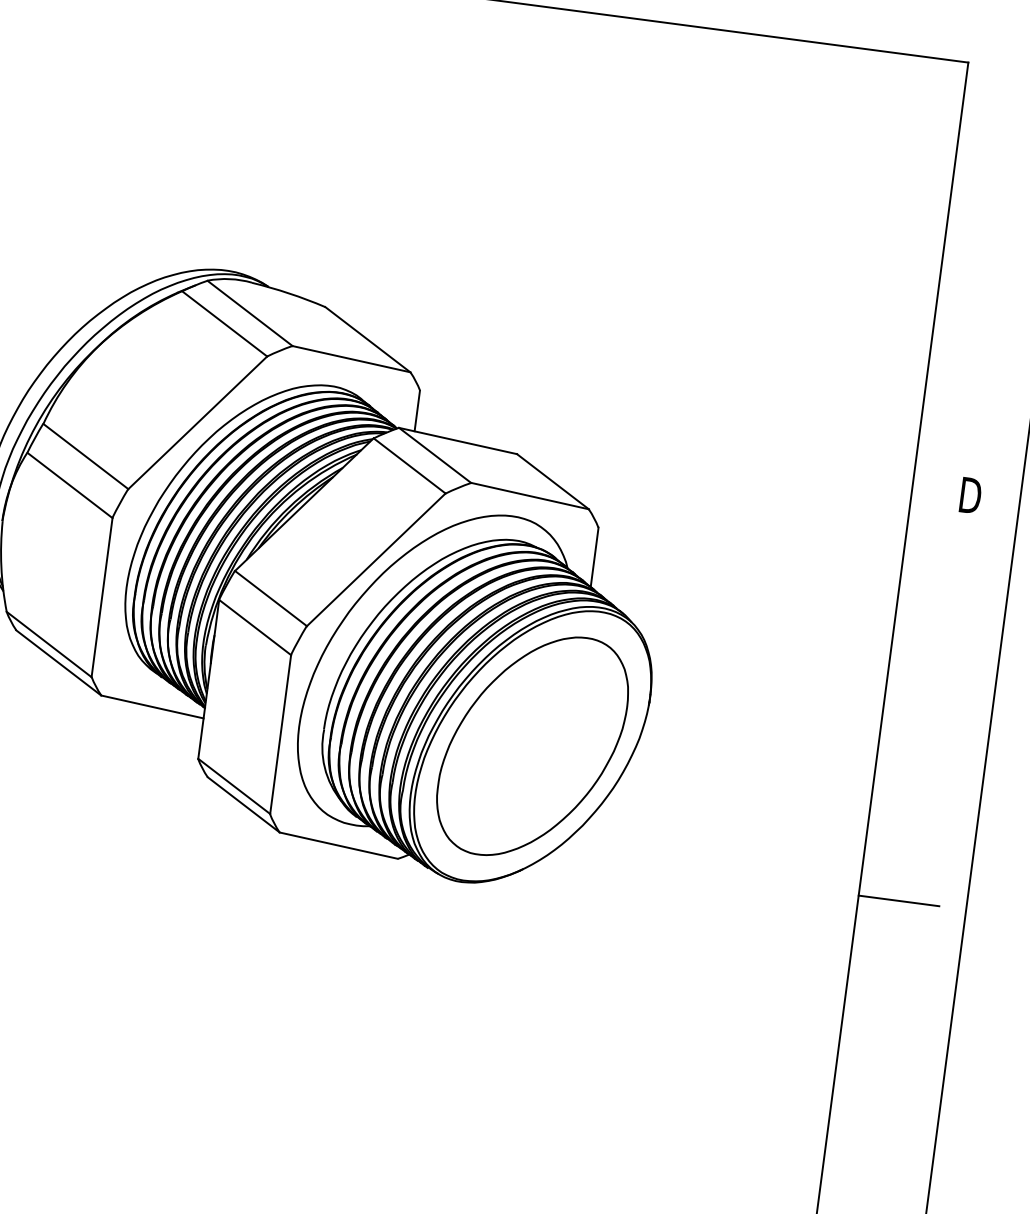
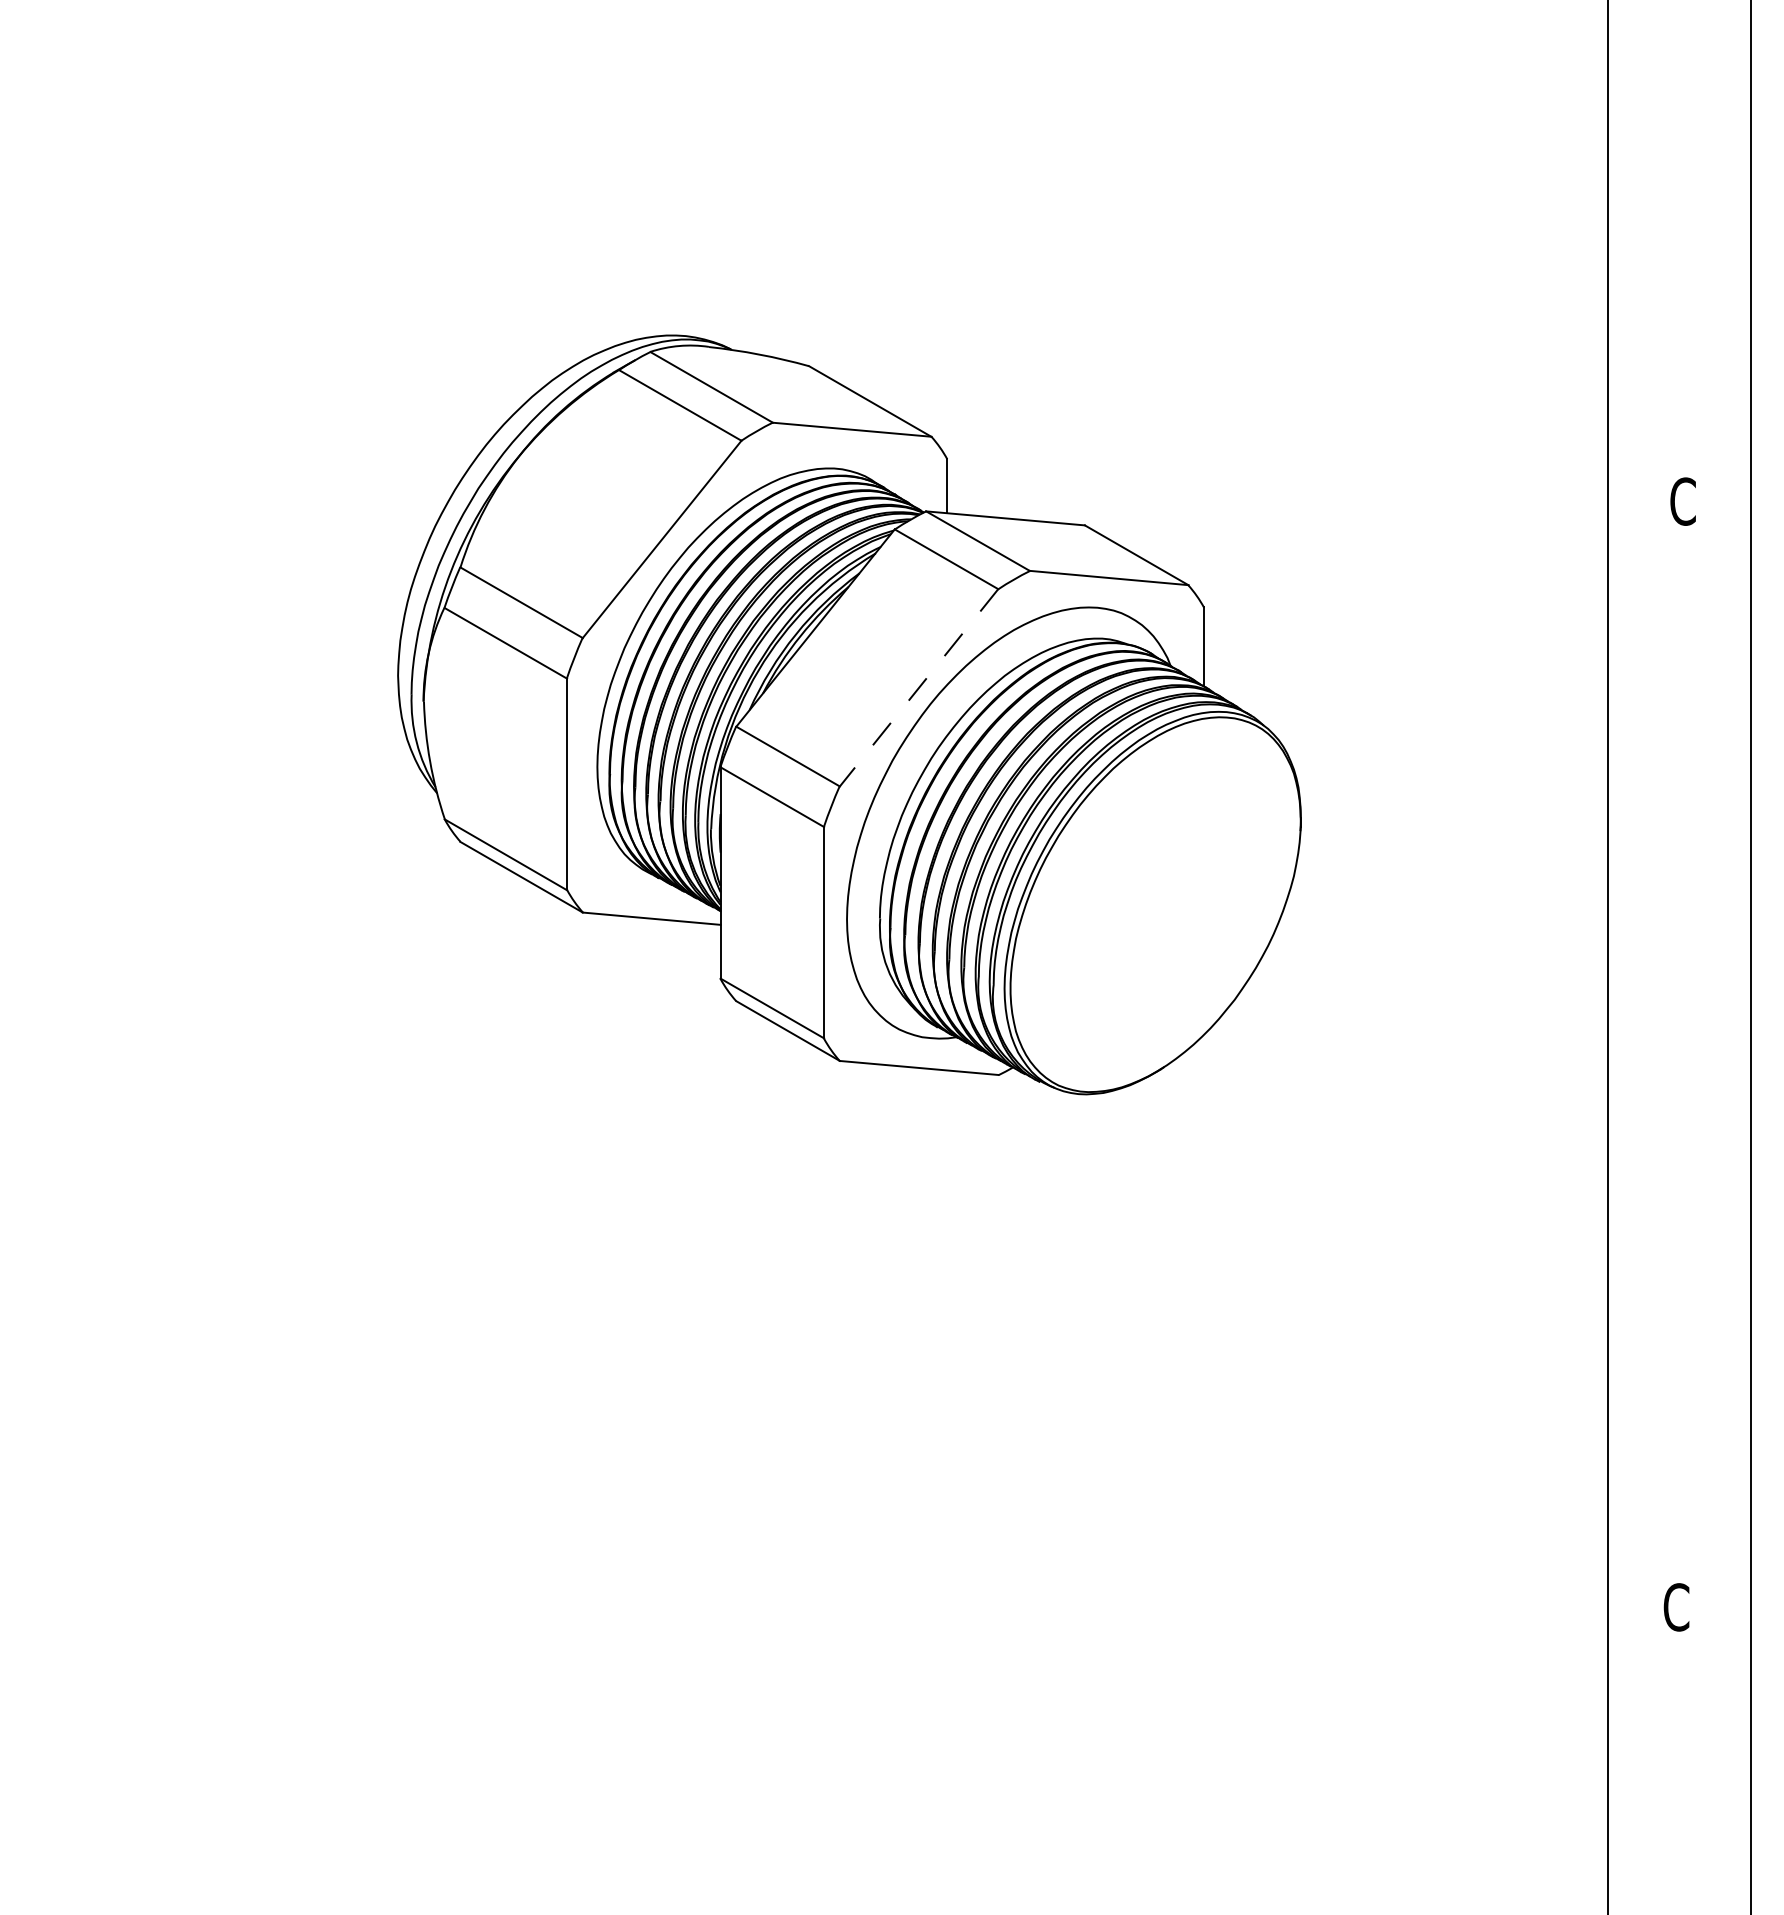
text: (970, 495) -> (1684, 501), D -> C
line: (376, 559) -> (919, 687), solid -> dashed
part: (532, 746) -> (1155, 904), removed
line: (898, 900) -> (1660, 1043), removed

